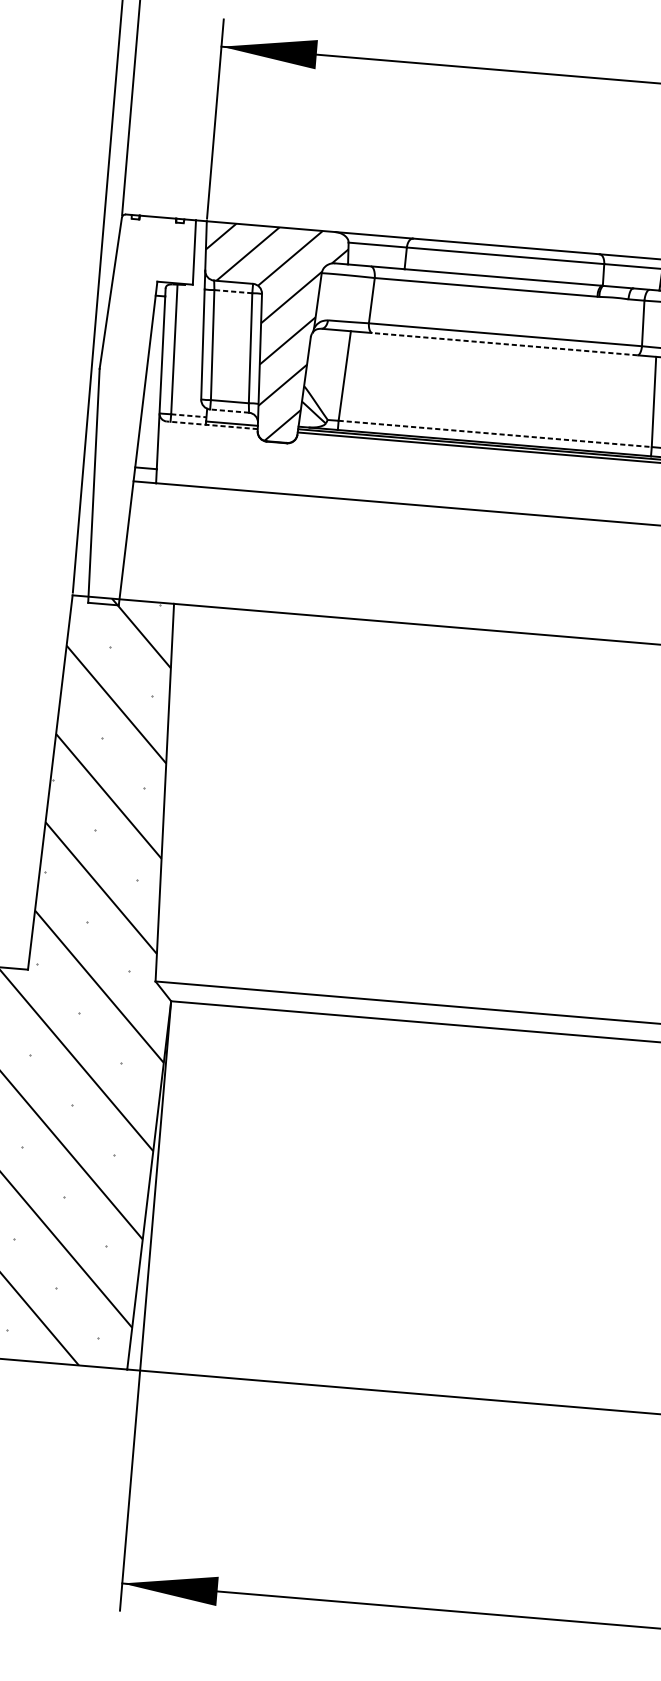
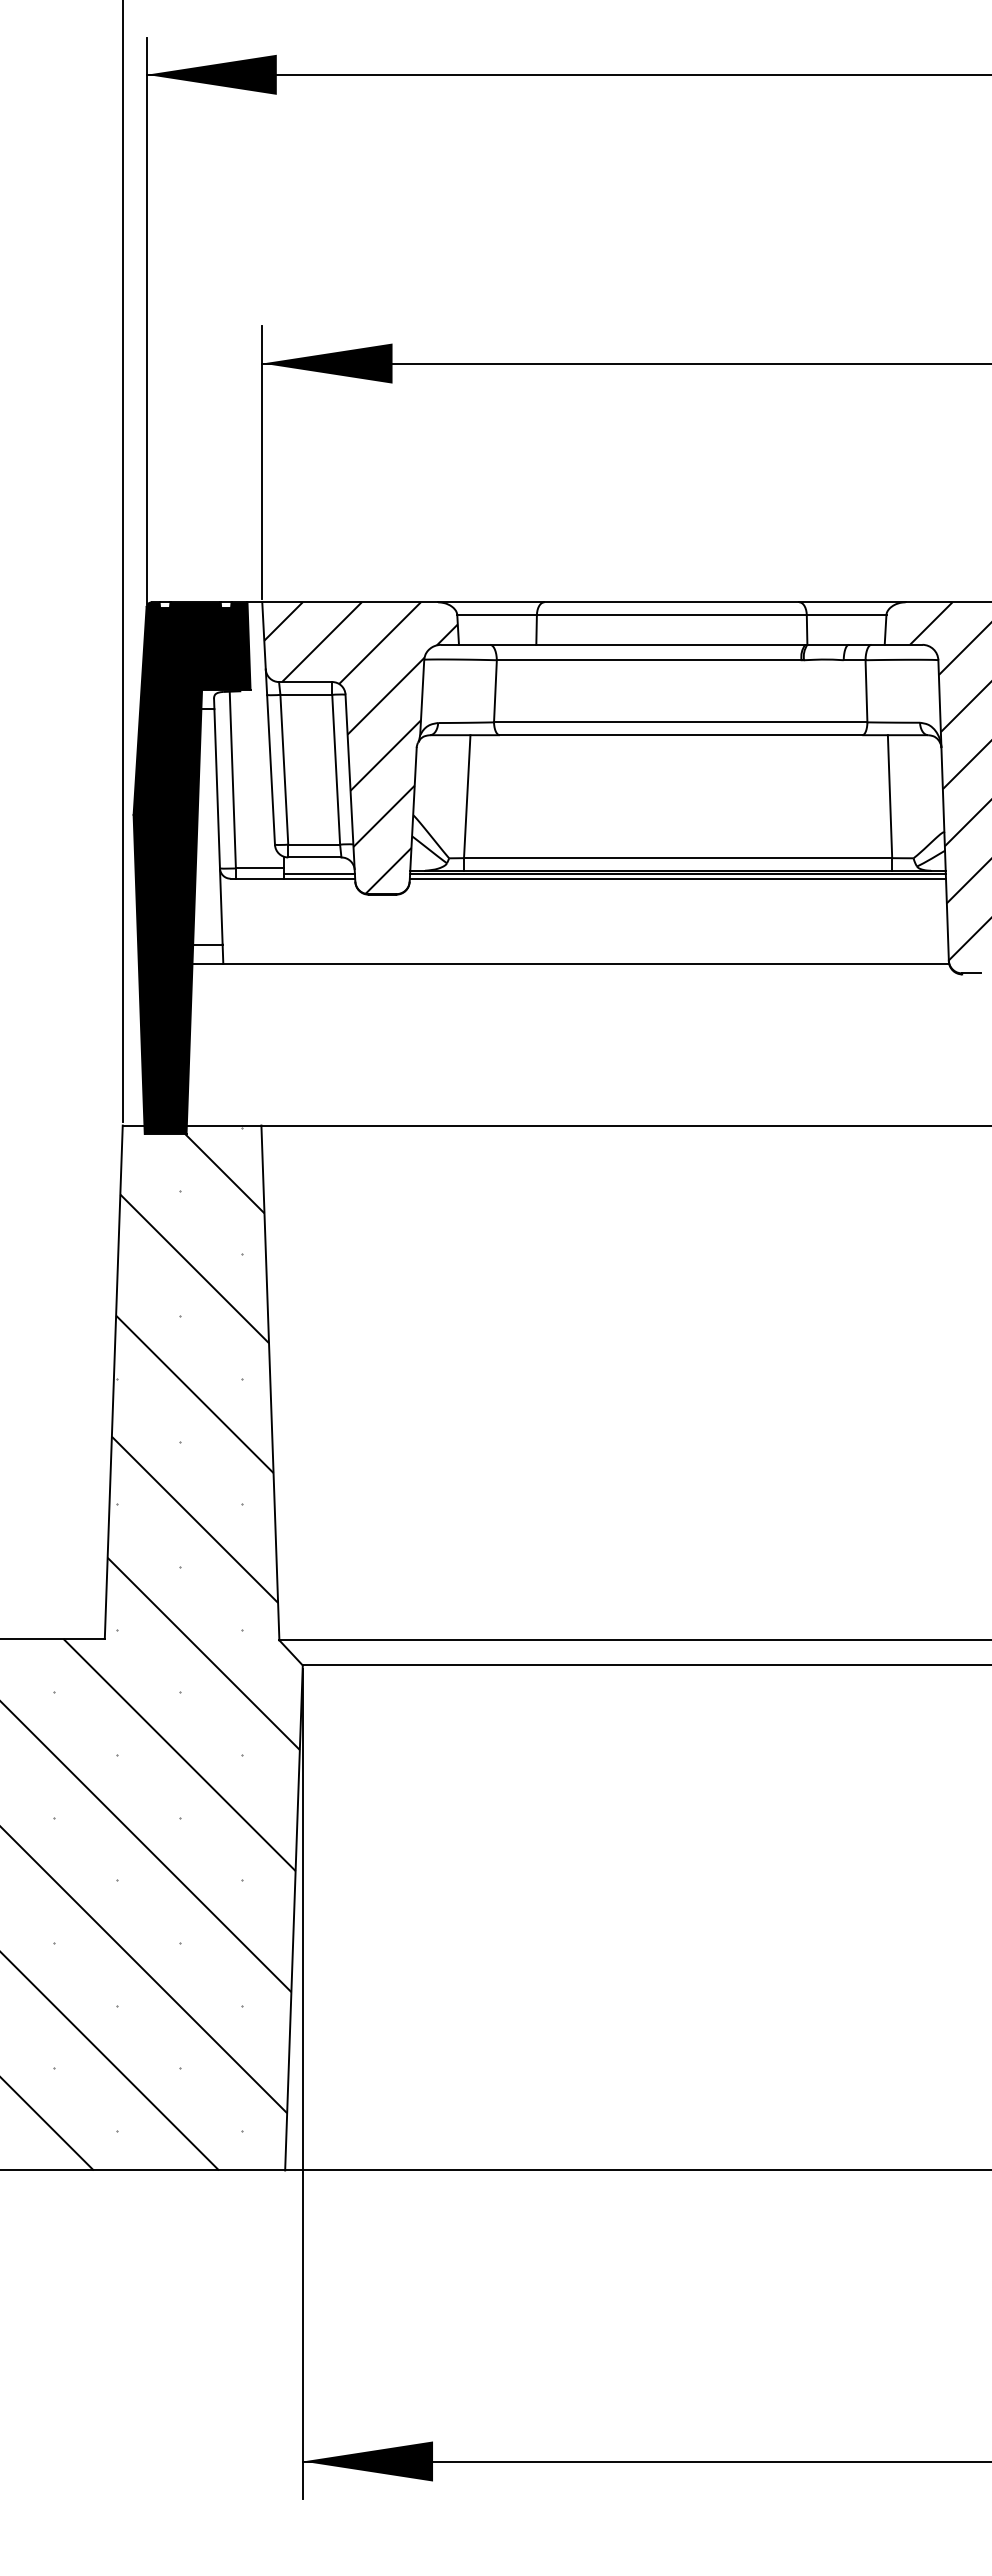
line: (233, 291) -> (306, 694), dashed -> solid
line: (504, 344) -> (680, 735), dashed -> solid
fill: (138, 410) -> (191, 867), added
line: (229, 411) -> (314, 857), dashed -> solid
line: (189, 415) -> (260, 868), dashed -> solid
line: (211, 425) -> (292, 878), dashed -> solid
line: (495, 434) -> (678, 858), dashed -> solid

